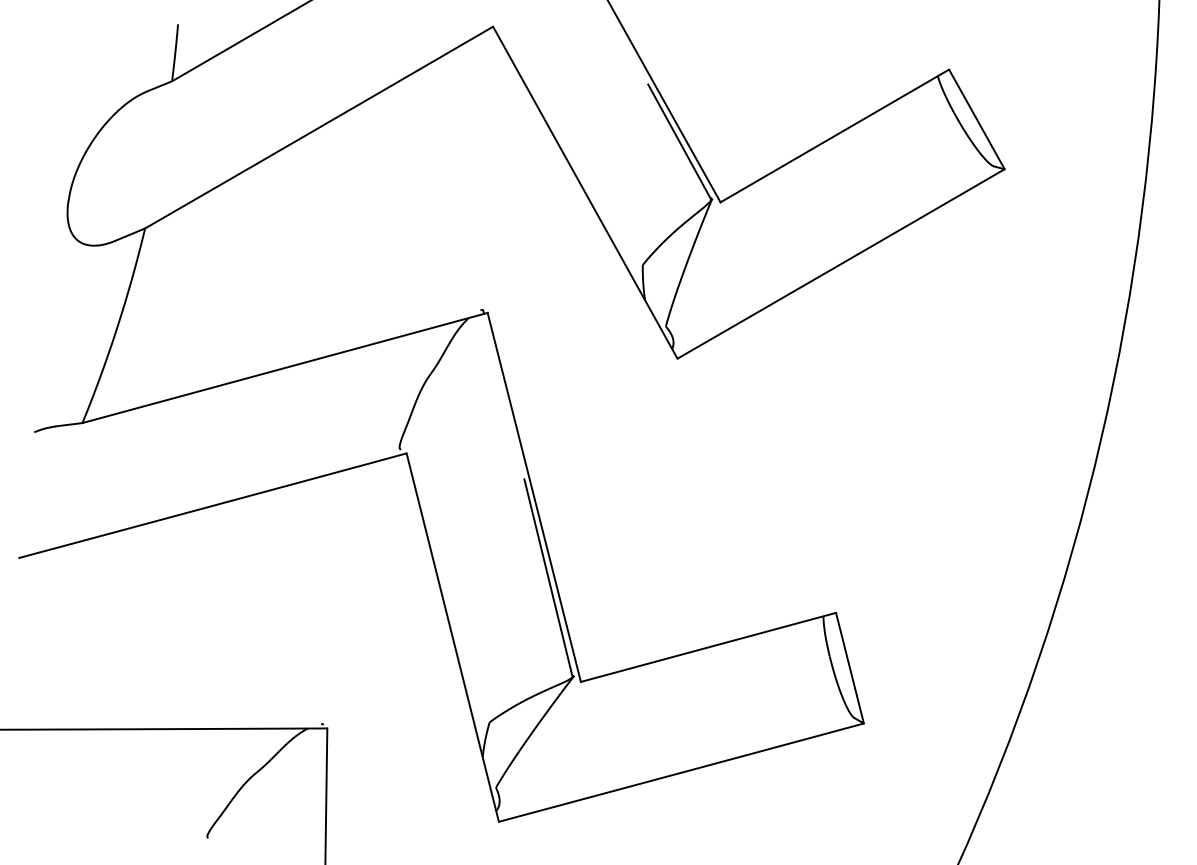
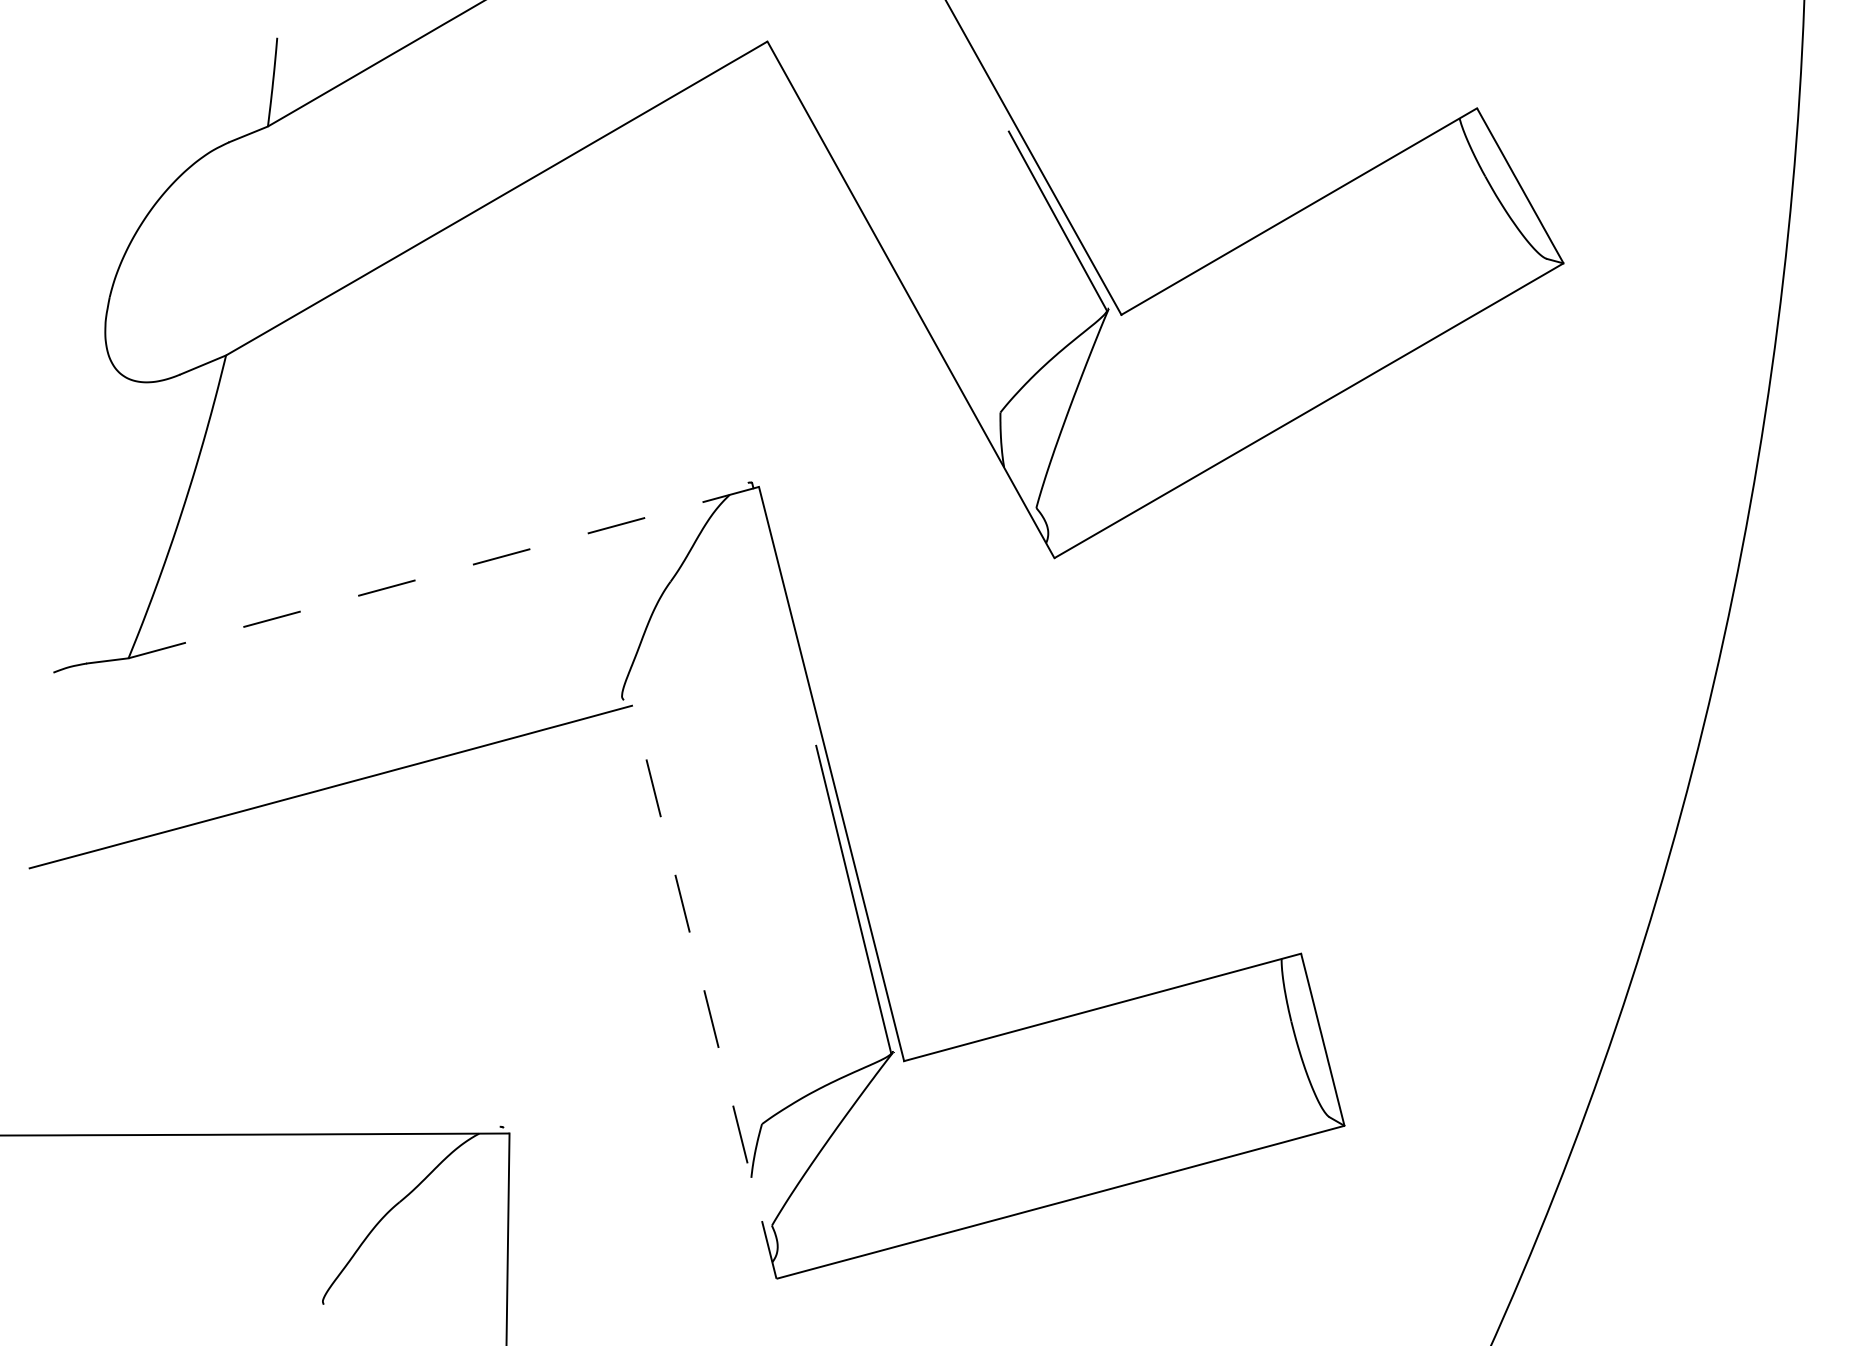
line: (285, 368) -> (444, 573), solid -> dashed
line: (452, 637) -> (704, 992), solid -> dashed

